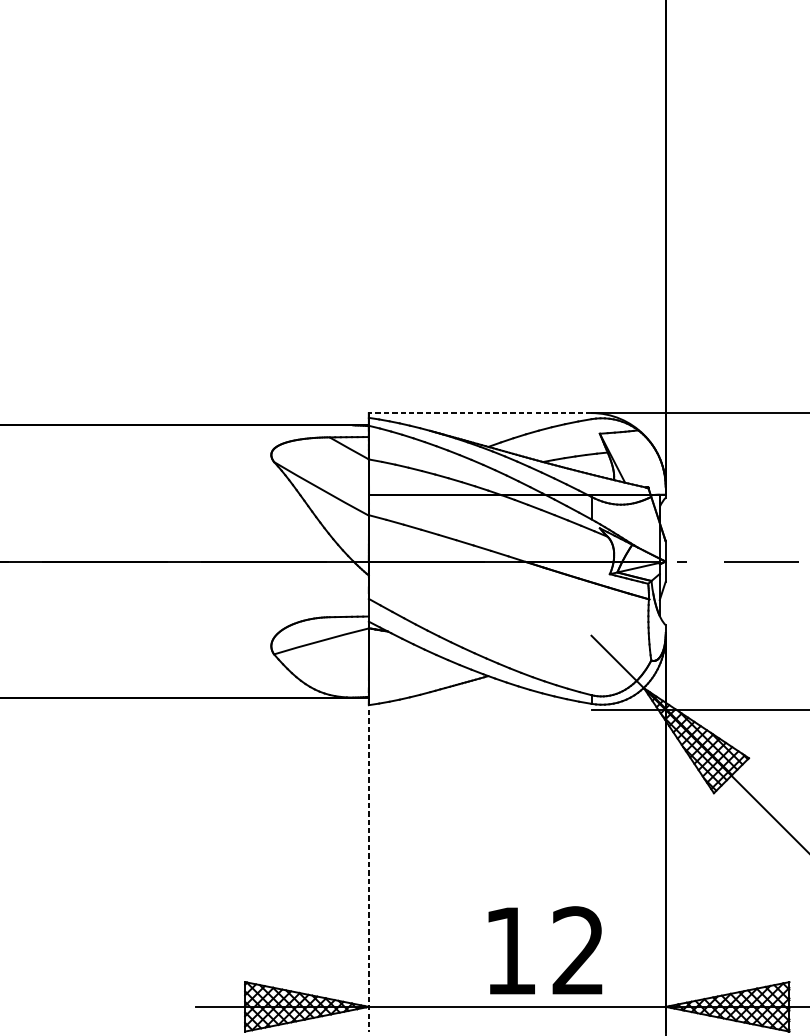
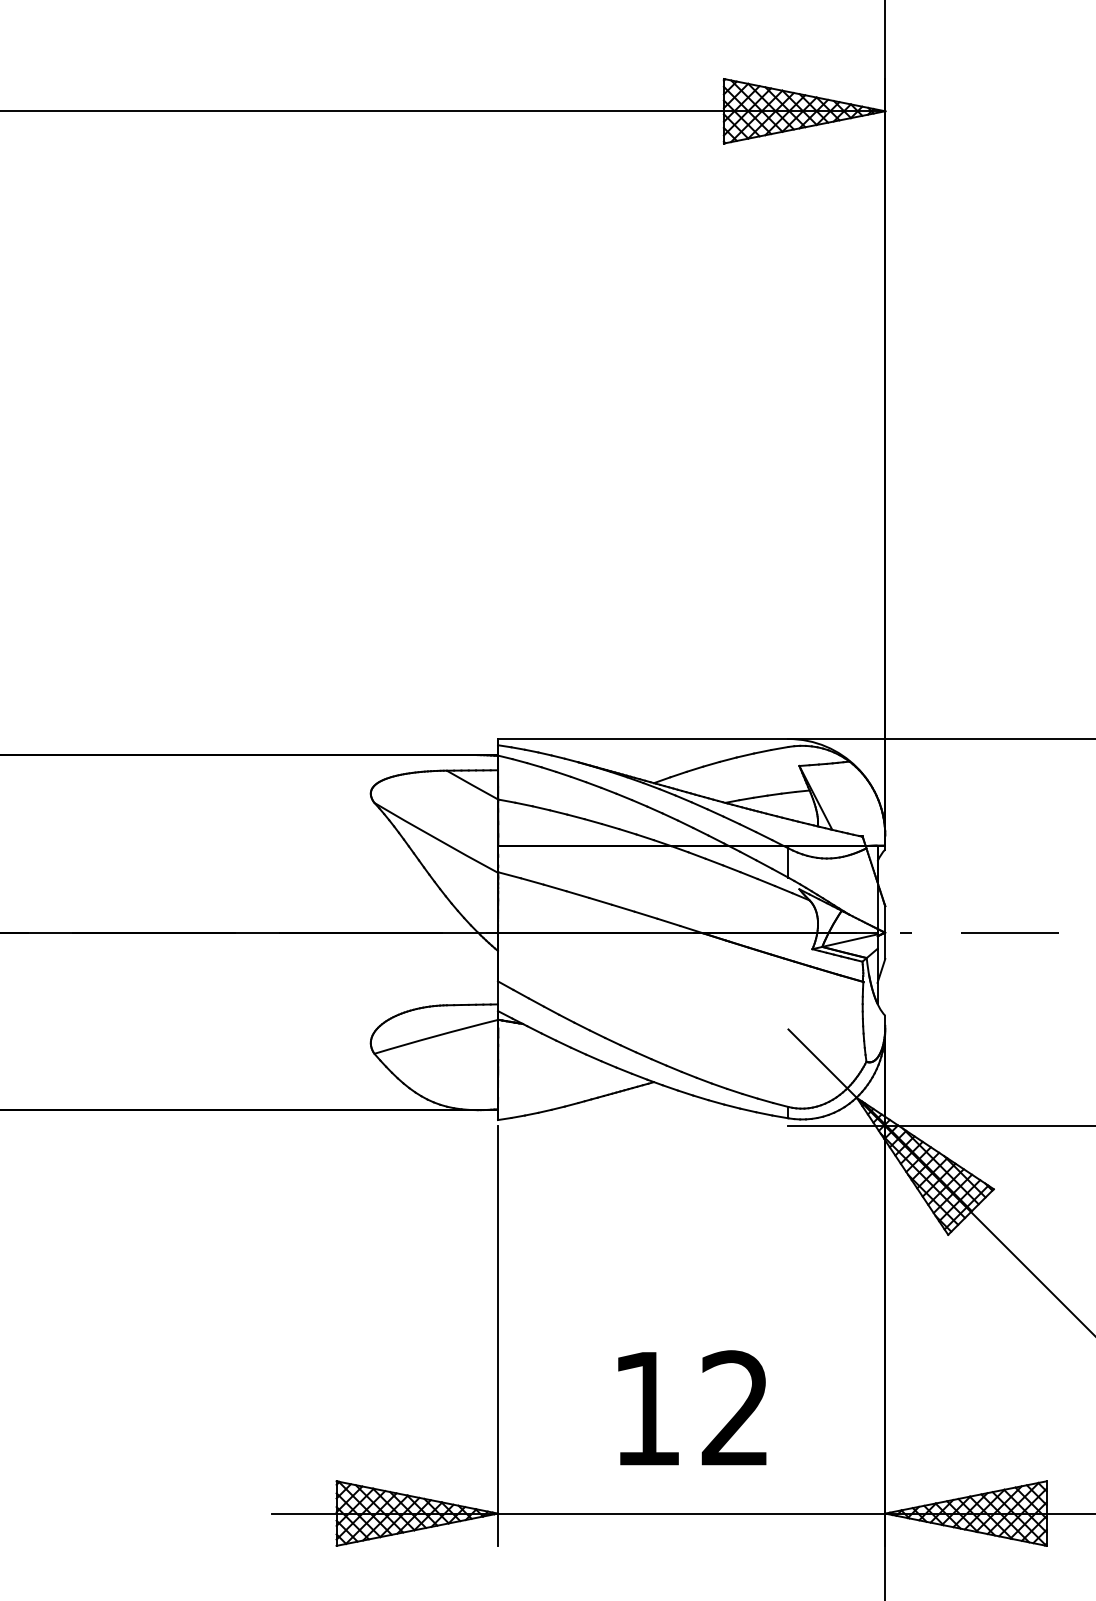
line: (479, 413) -> (642, 739), dashed -> solid
line: (368, 871) -> (497, 1336), dashed -> solid
text: (545, 950) -> (692, 1407), moved

